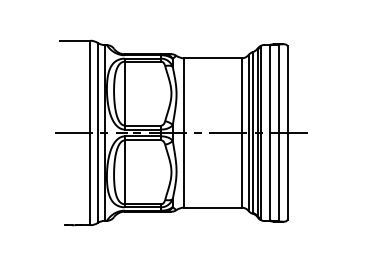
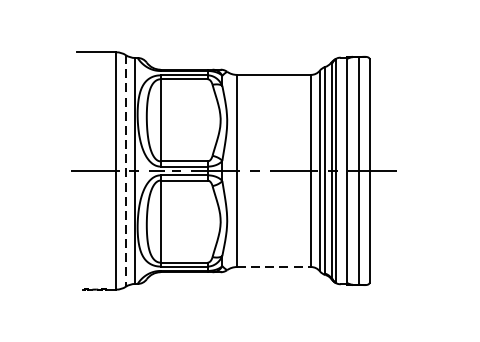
line: (97, 133) -> (125, 171), solid -> dashed
line: (212, 207) -> (273, 266), solid -> dashed

